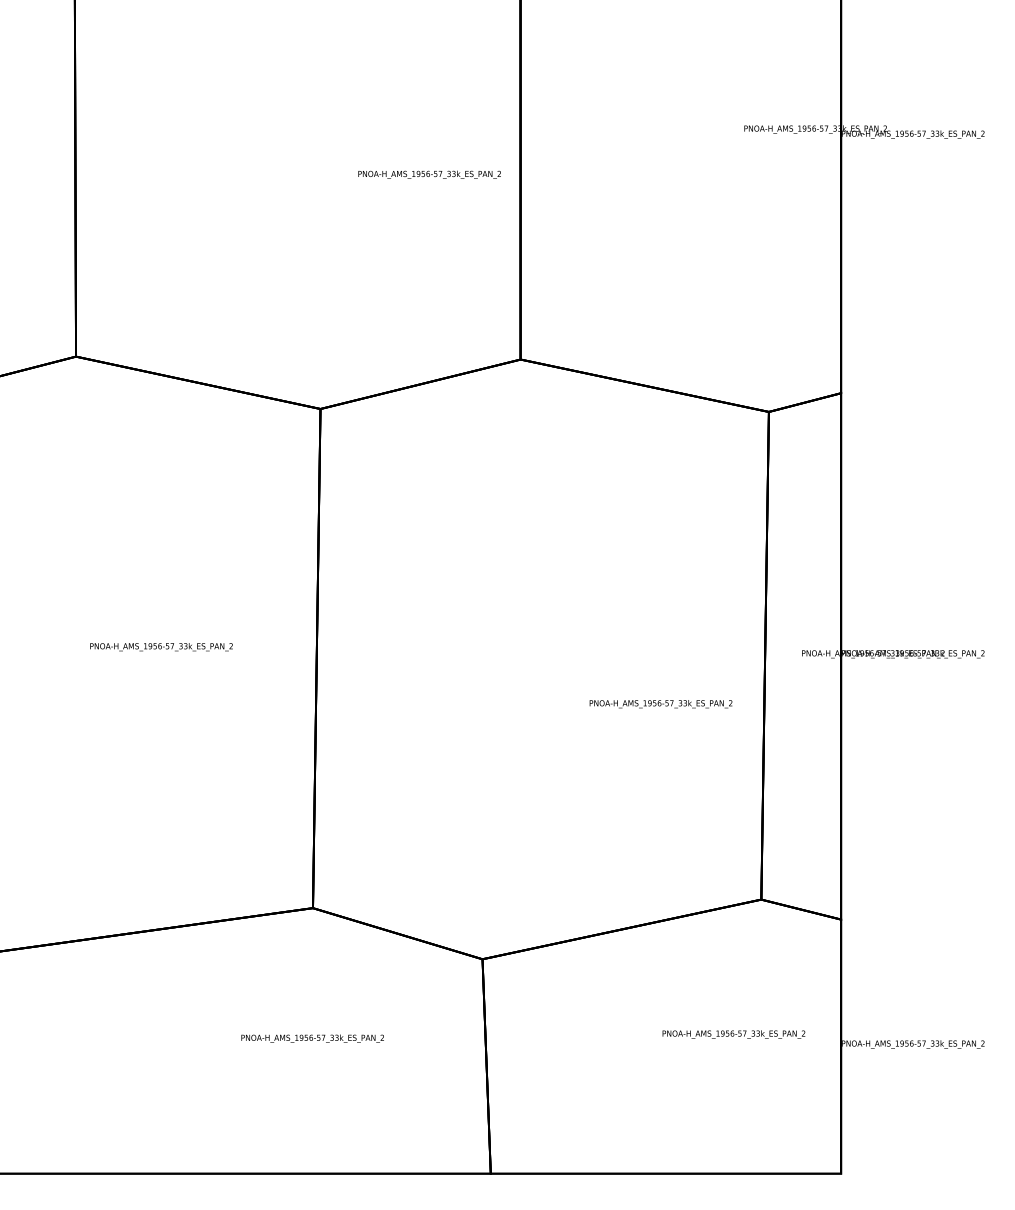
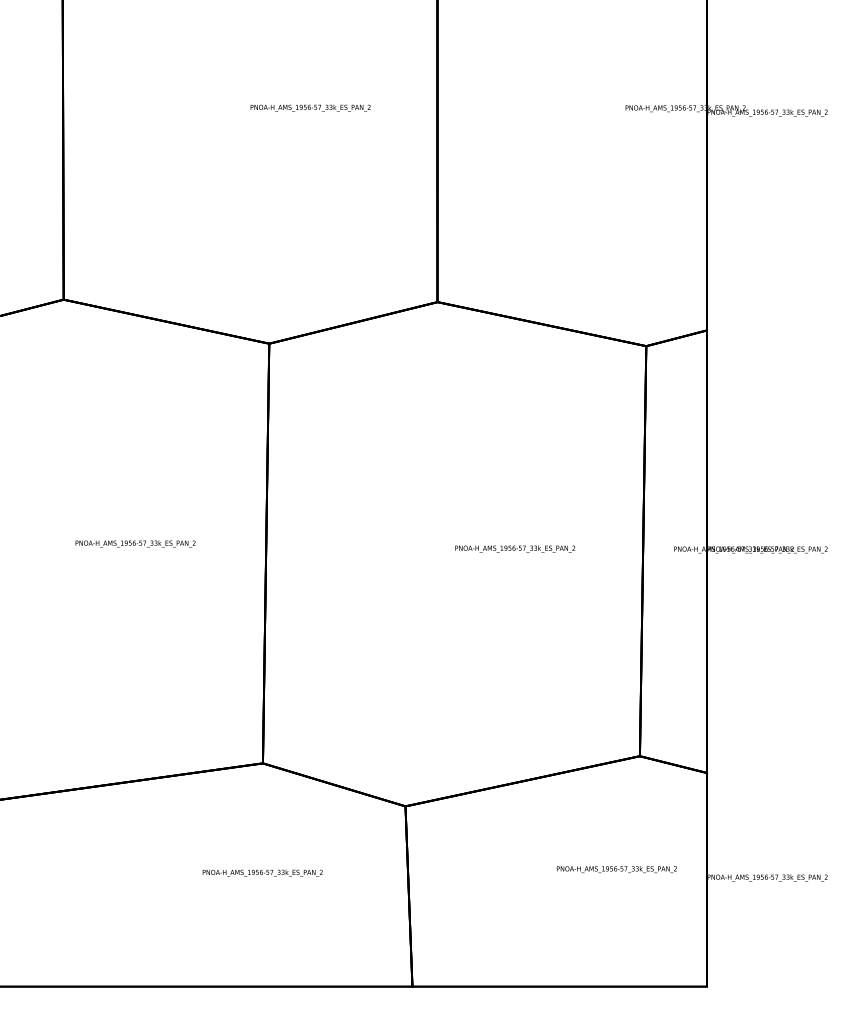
text: (429, 174) -> (310, 107), moved
text: (660, 704) -> (514, 549), moved

